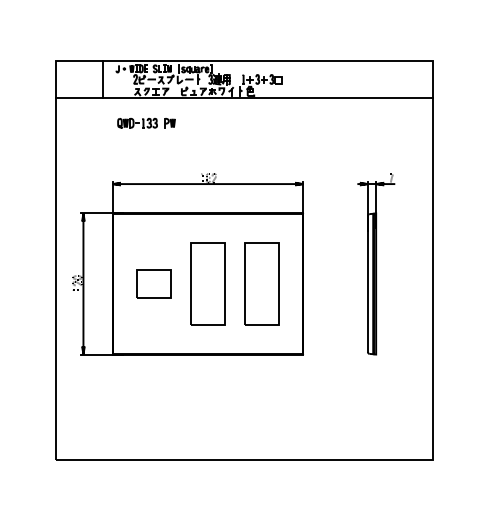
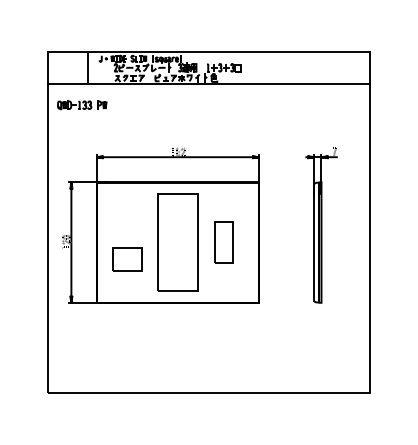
part: (146, 123) -> (82, 105), moved
part: (153, 283) -> (127, 259), moved
part: (207, 283) -> (177, 242), size x1.4
part: (261, 283) -> (223, 242), size x0.6

